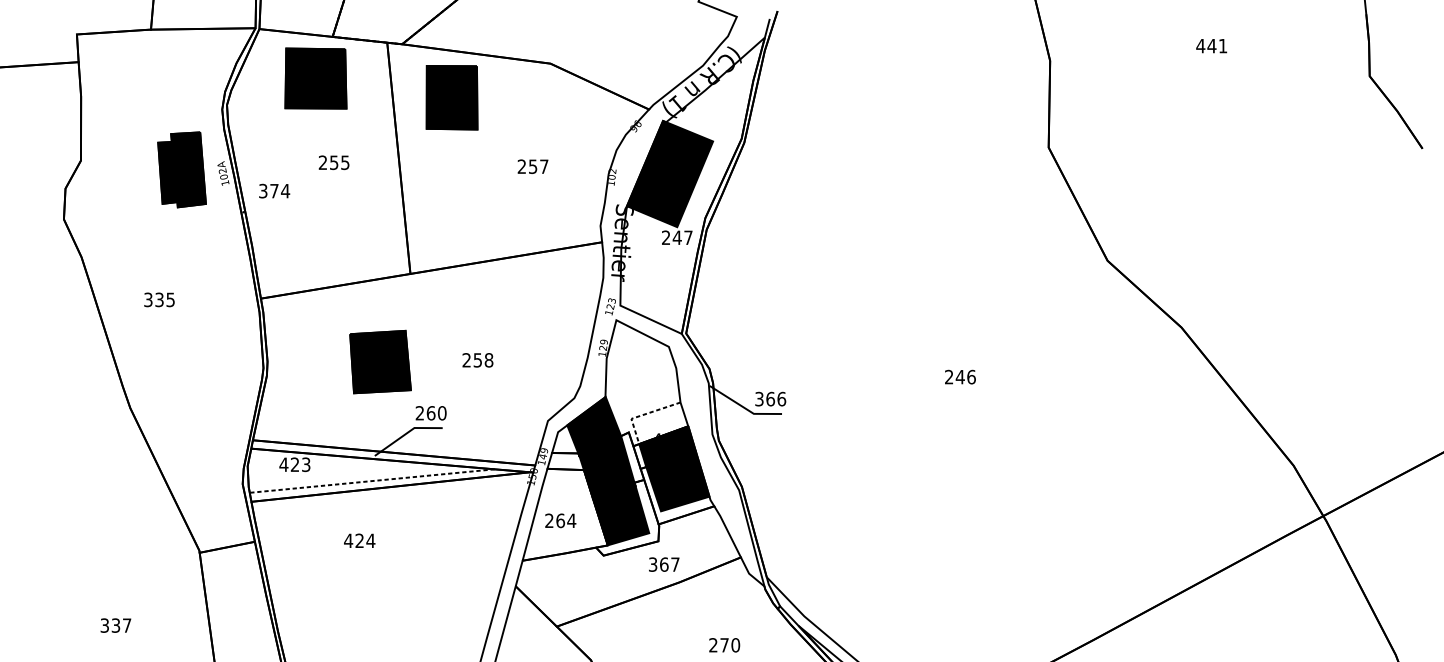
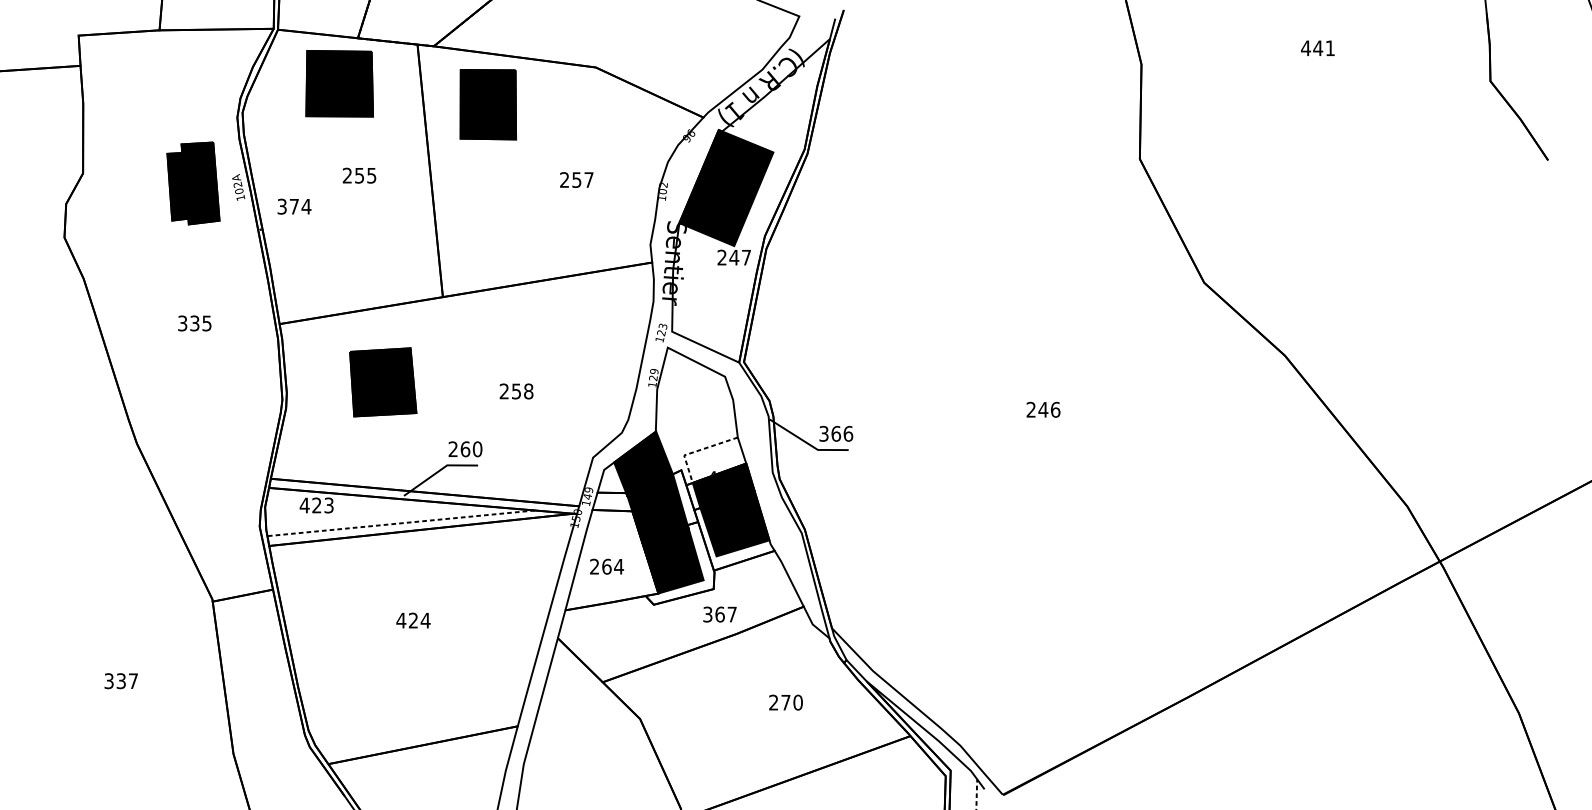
text: (159, 299) -> (194, 323), moved
part: (380, 362) -> (383, 382), moved
text: (359, 540) -> (413, 620), moved

